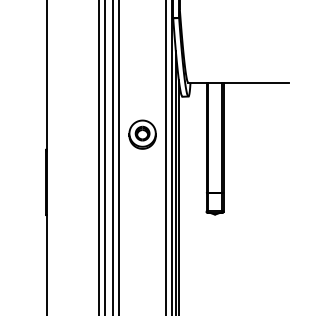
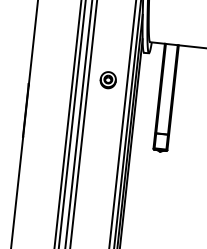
part: (142, 134) -> (108, 80), size x0.7

